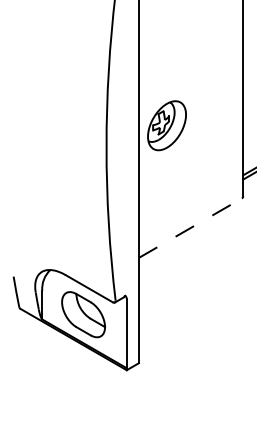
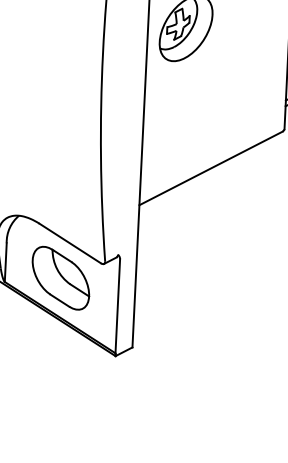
line: (190, 227) -> (211, 167), dashed -> solid

